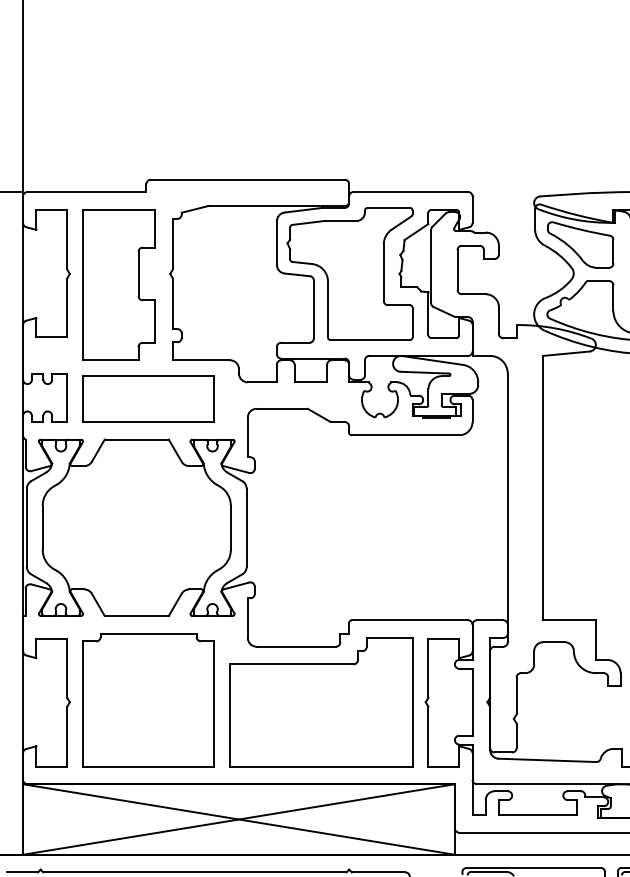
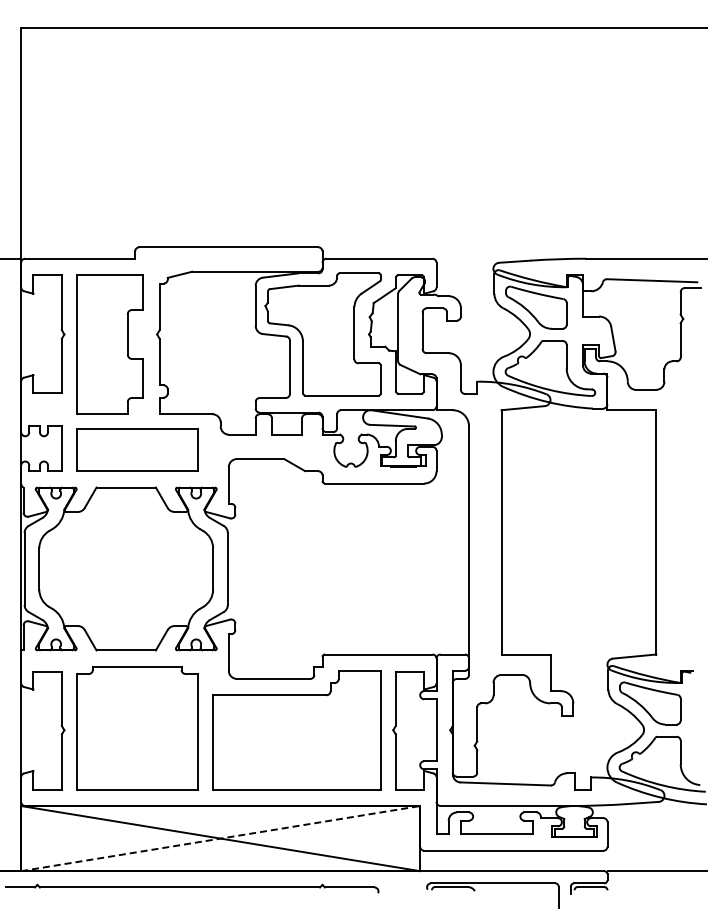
line: (239, 819) -> (221, 838), solid -> dashed

